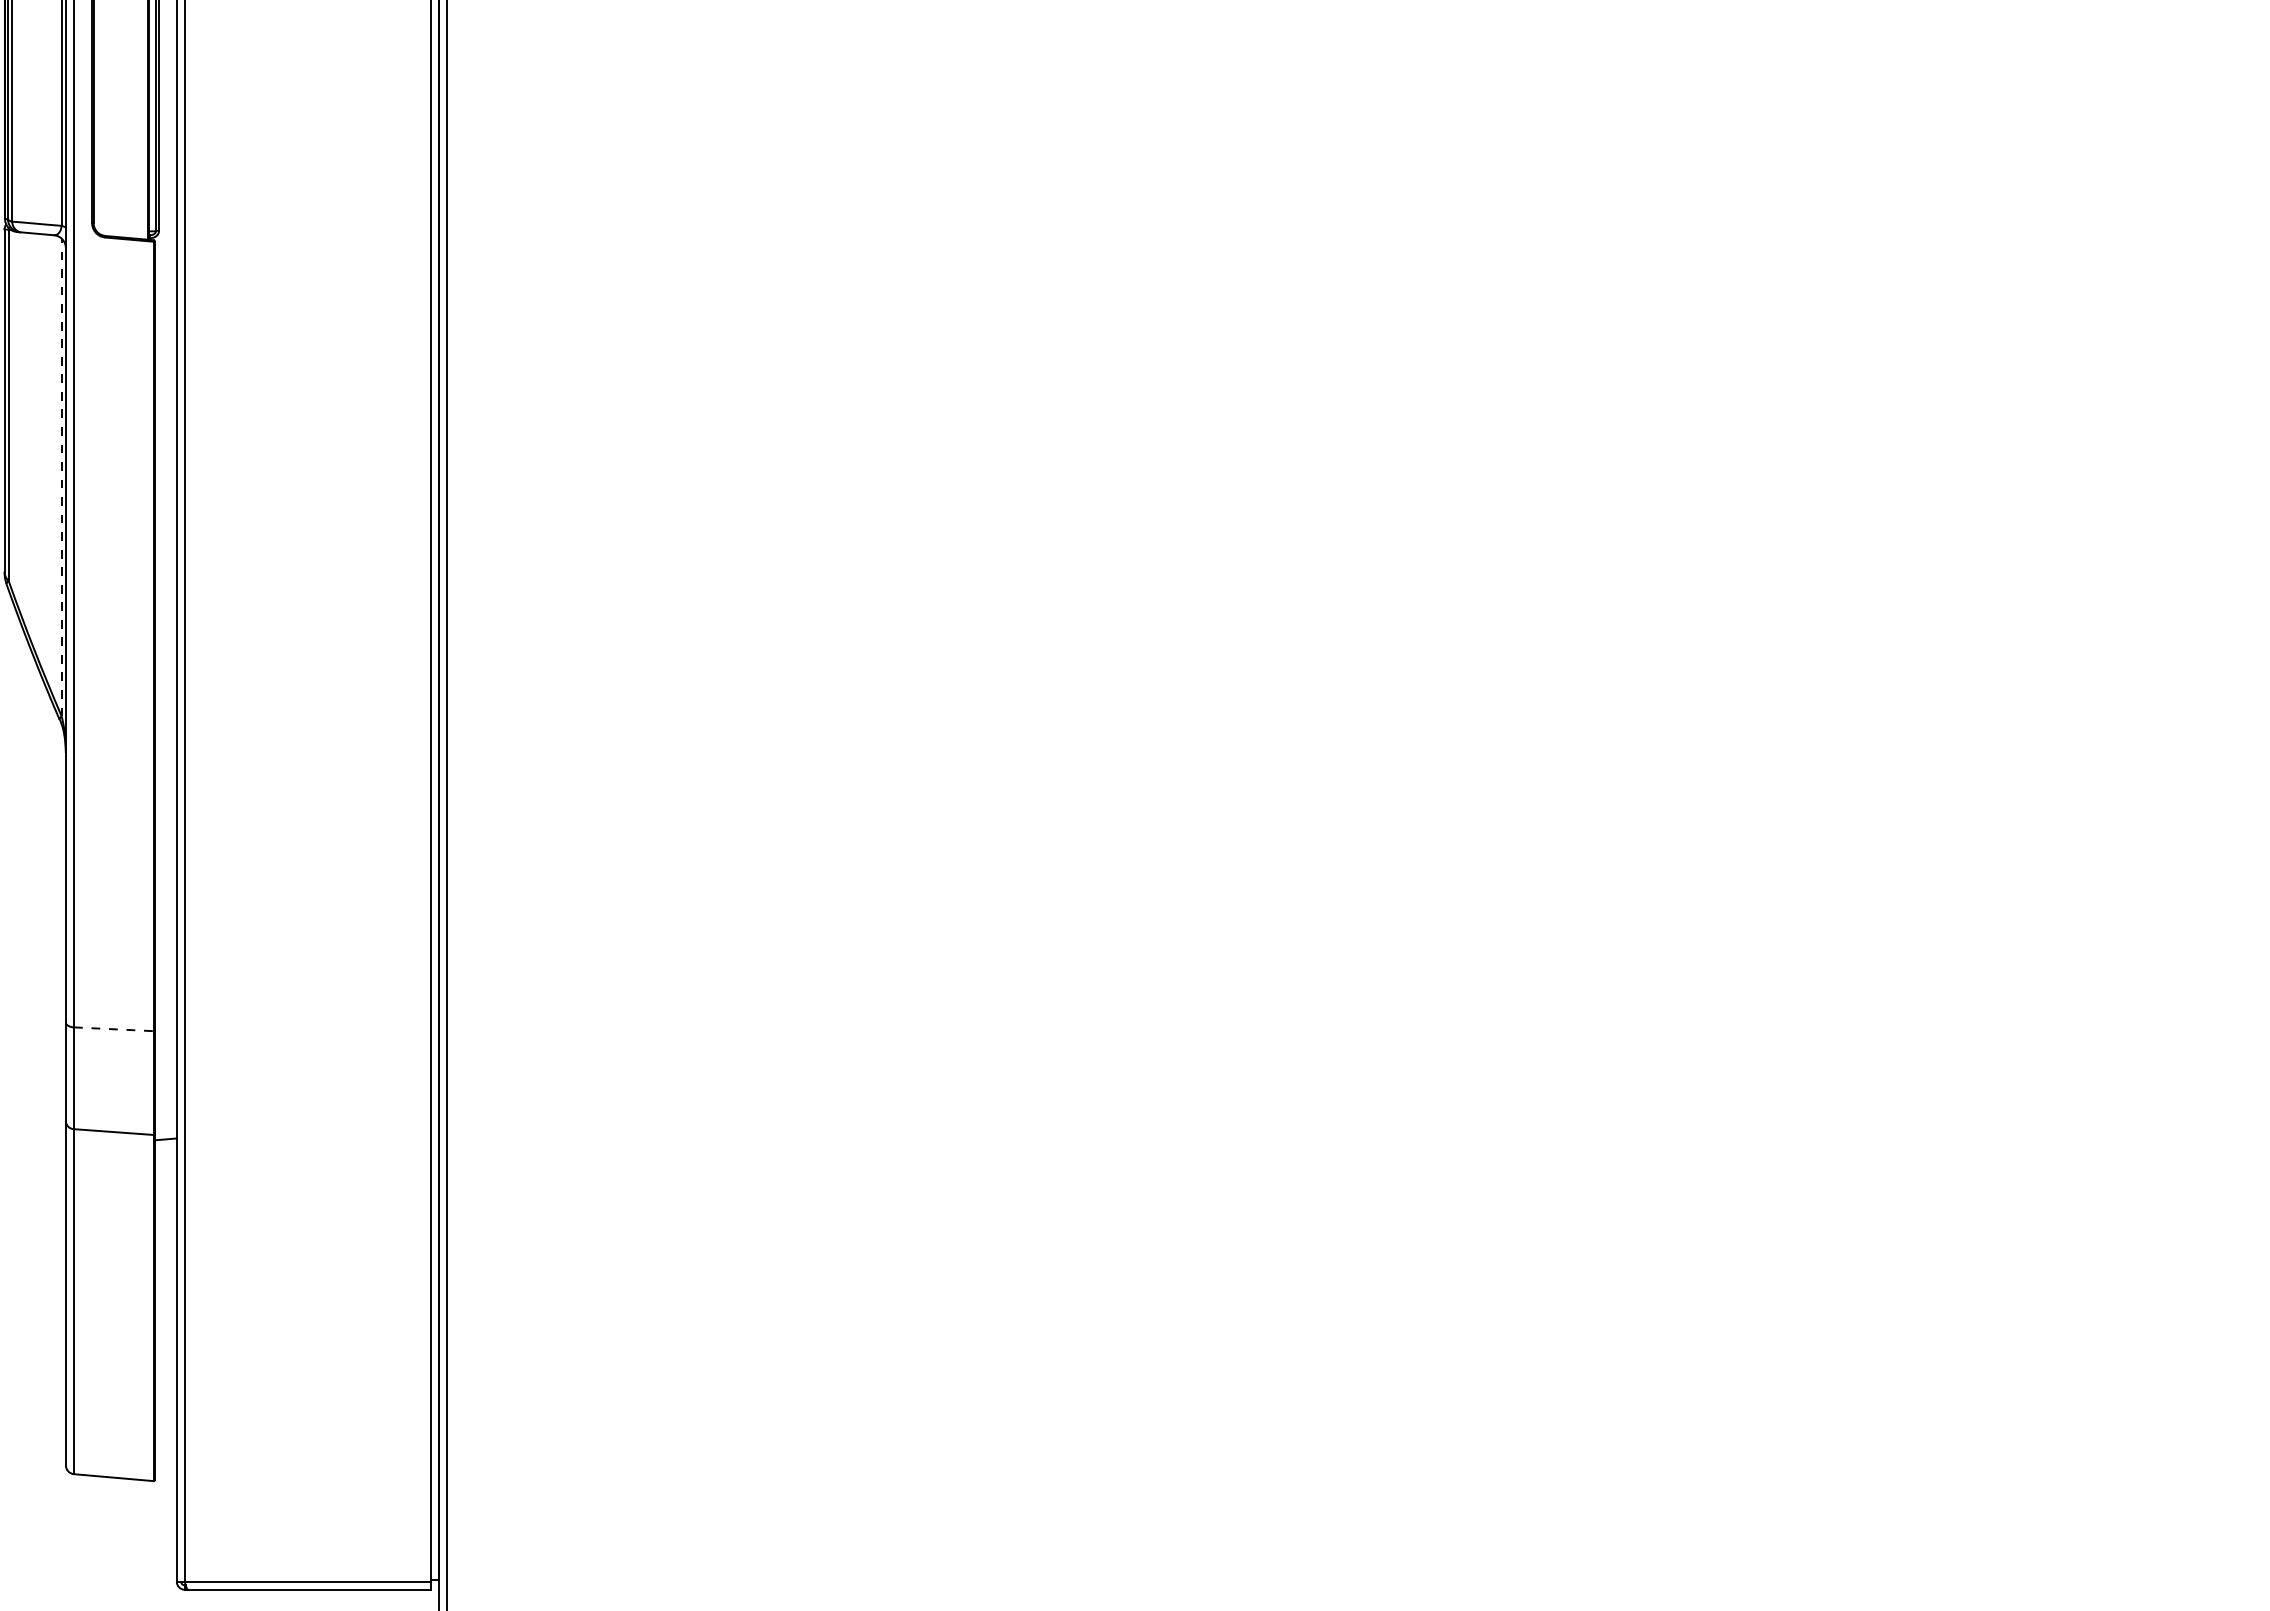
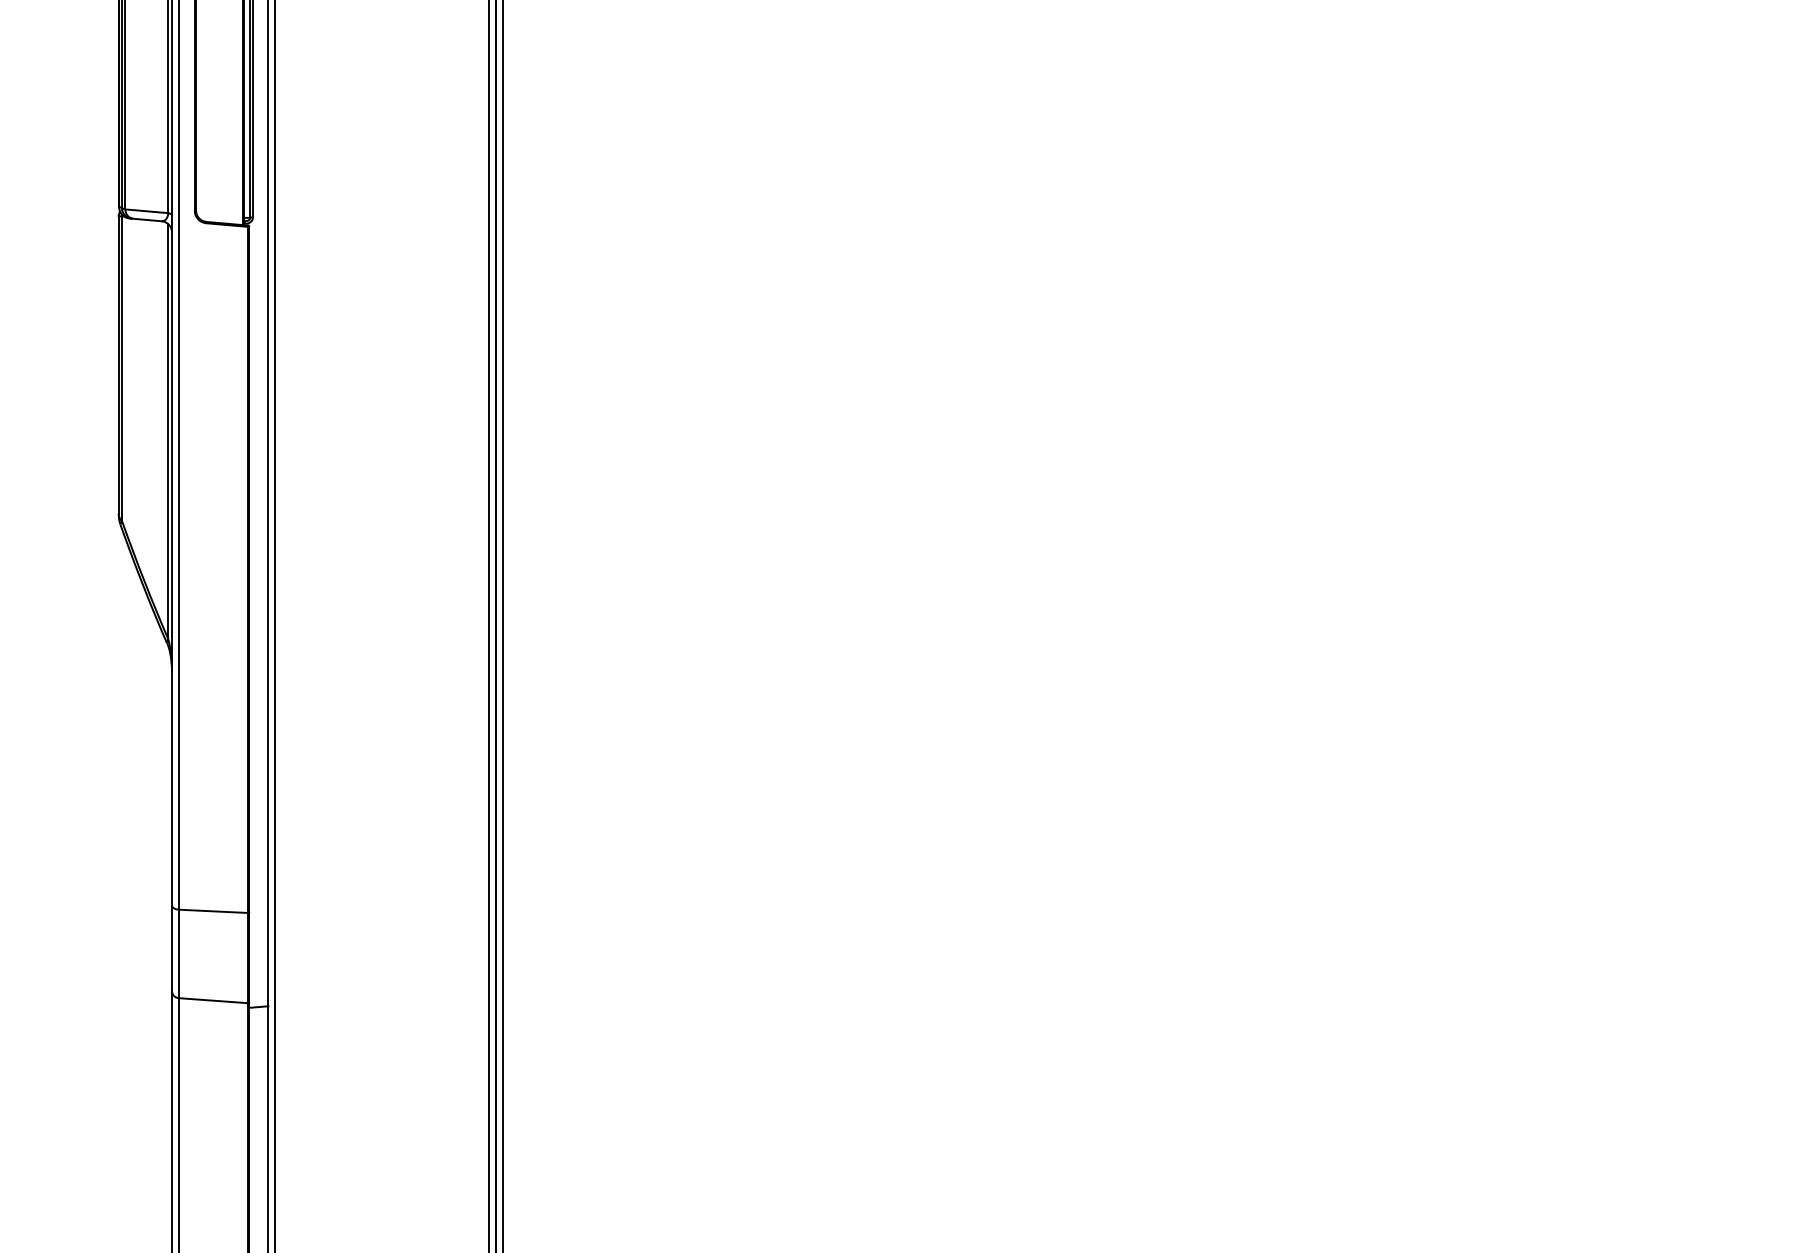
line: (61, 477) -> (168, 431), dashed -> solid
line: (113, 1029) -> (213, 911), dashed -> solid

